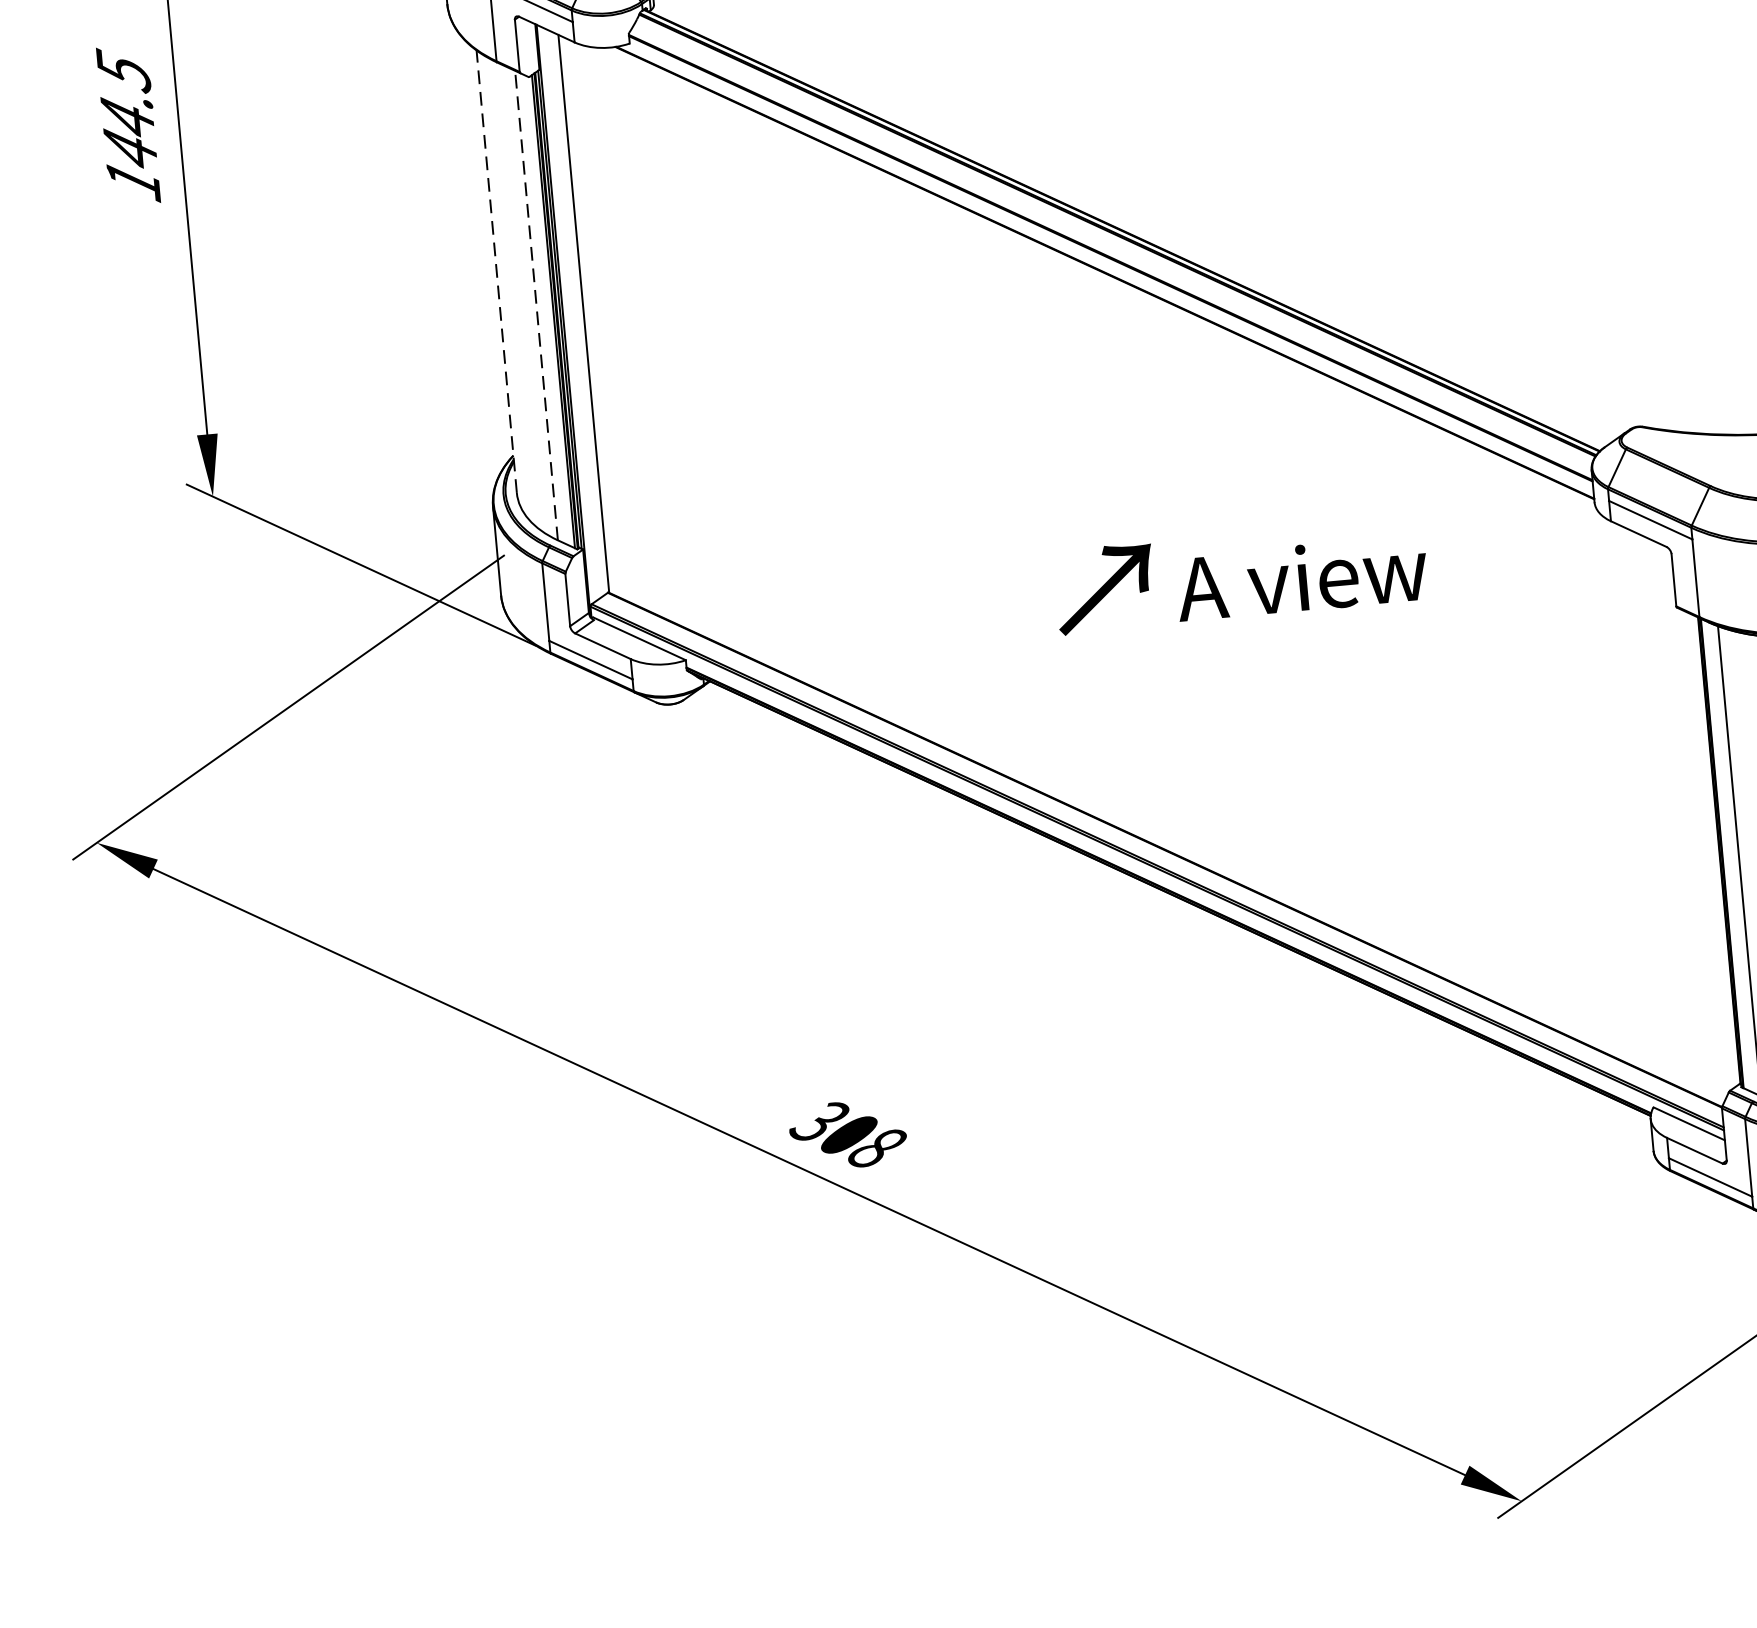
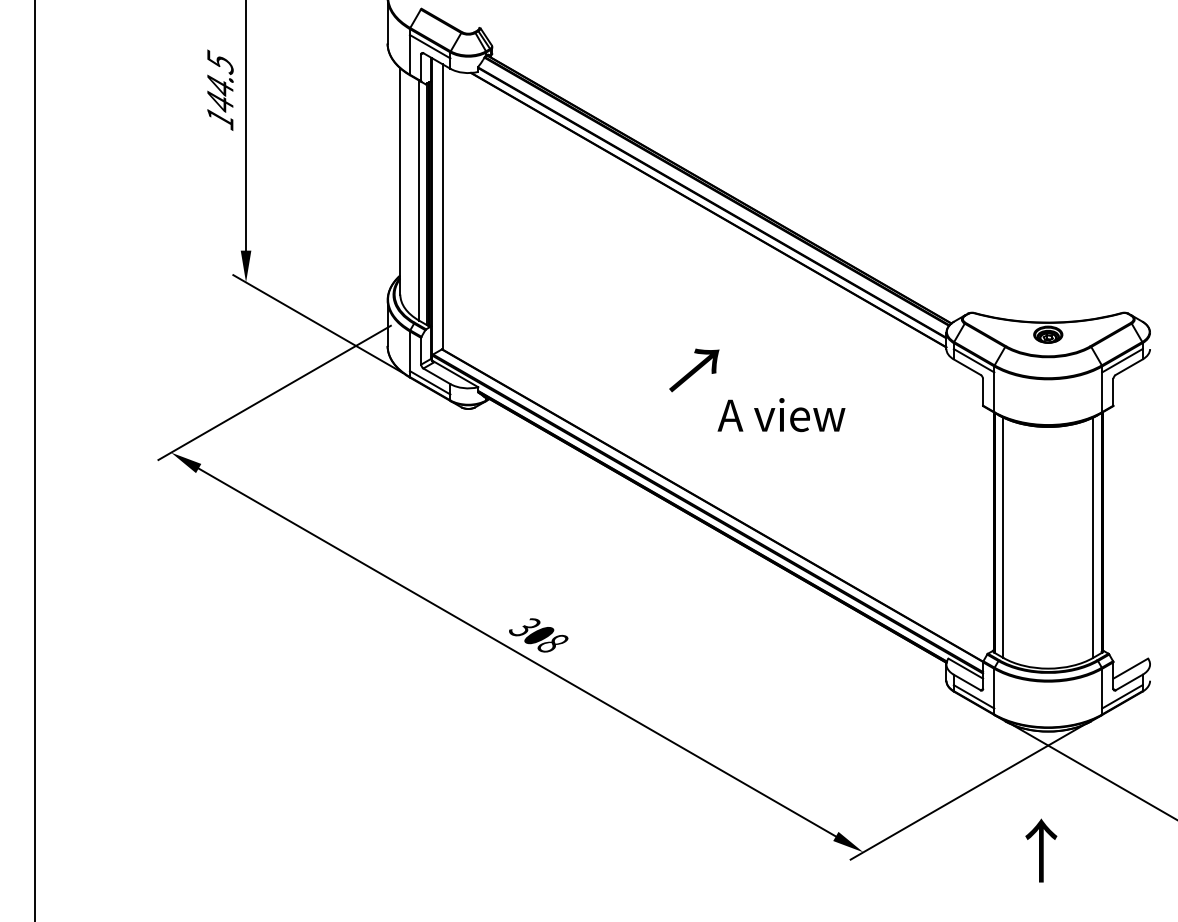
line: (496, 269) -> (400, 180), dashed -> solid
line: (535, 303) -> (418, 199), dashed -> solid
text: (1301, 579) -> (781, 415), moved

